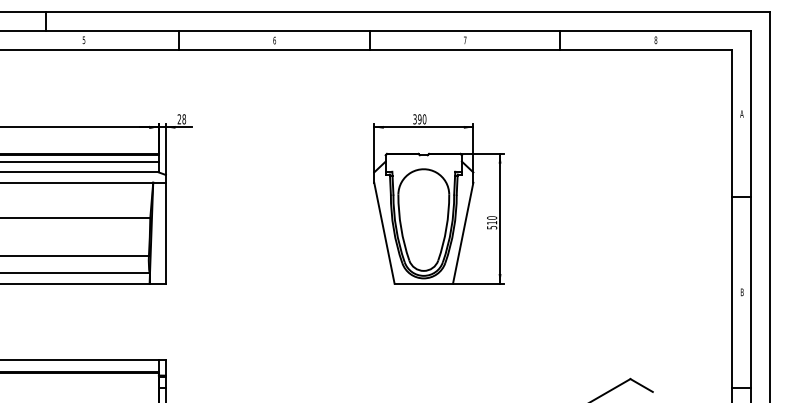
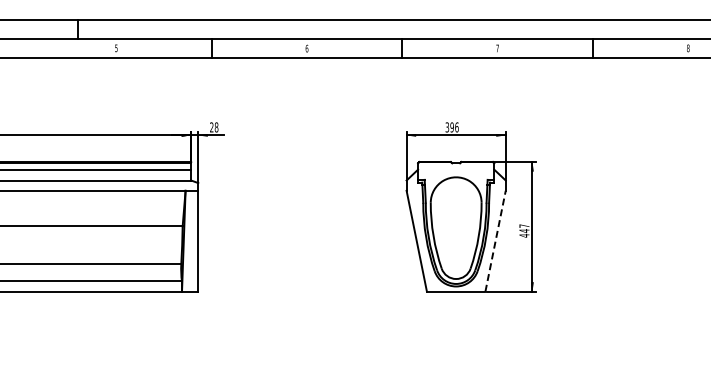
text: (424, 118) -> (456, 126), 390 -> 396
text: (492, 222) -> (524, 230), 510 -> 447
line: (463, 232) -> (495, 240), solid -> dashed

